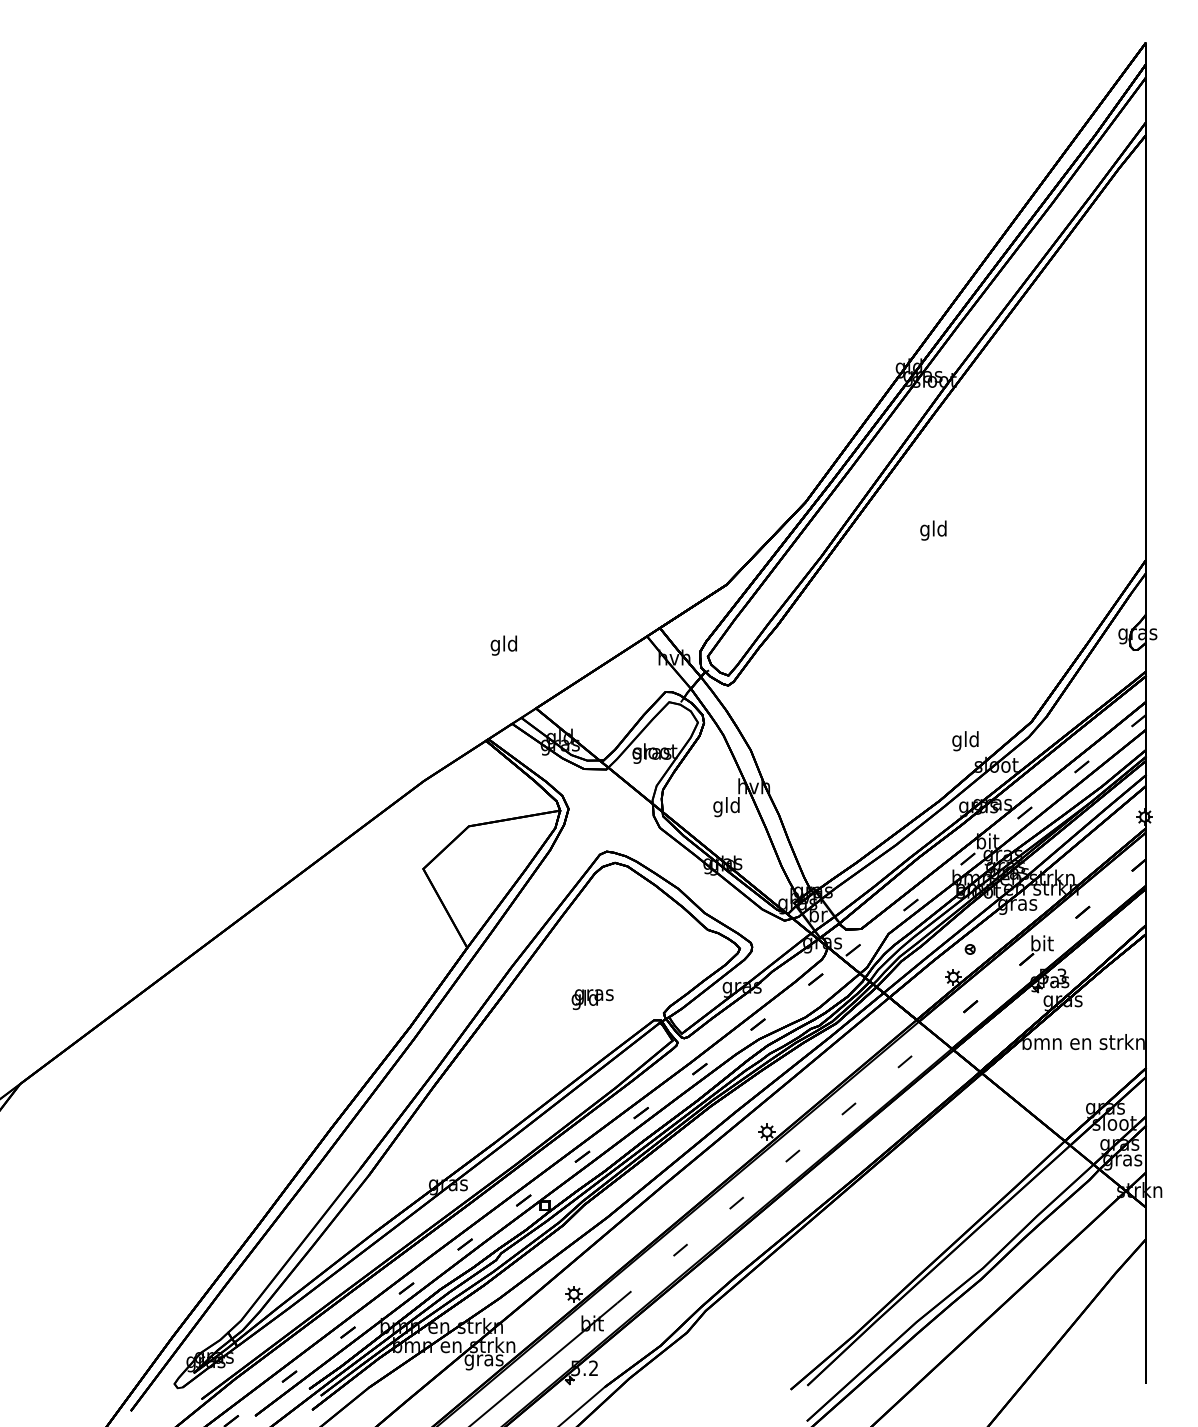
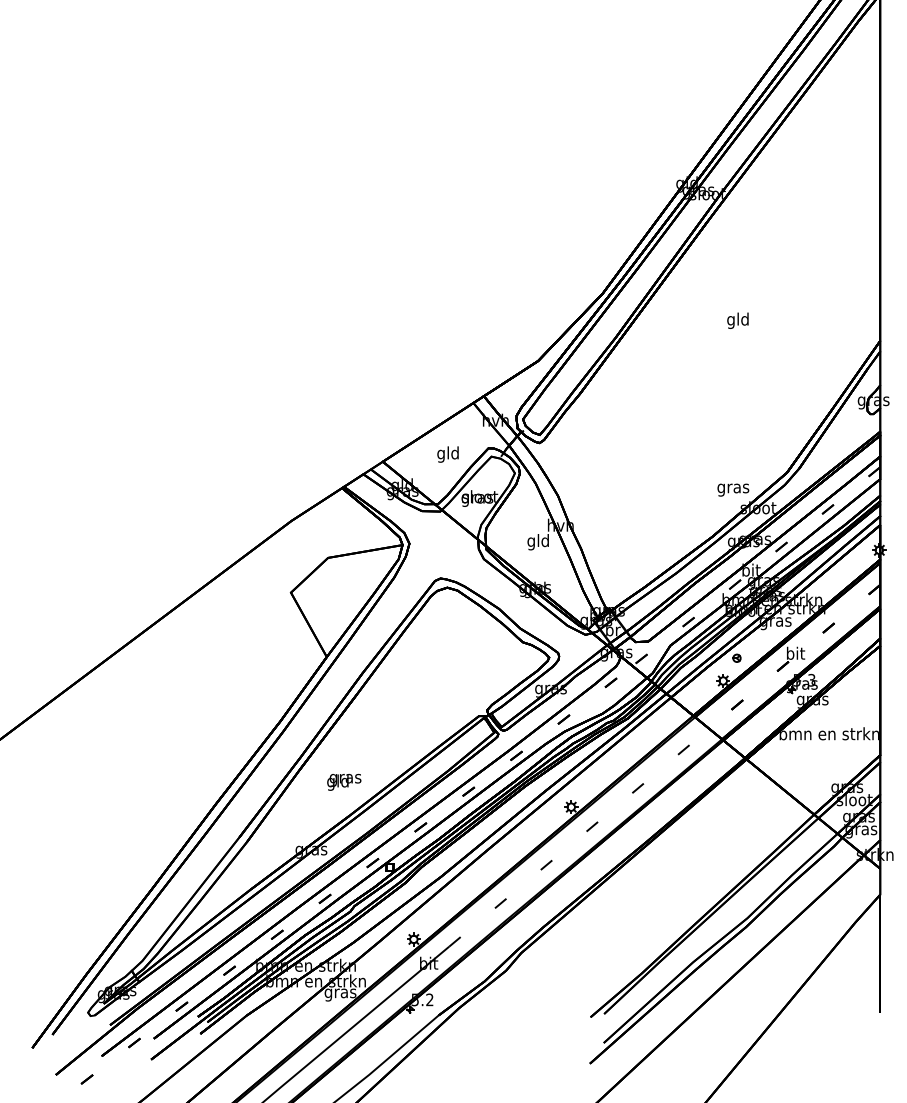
text: (933, 530) -> (738, 320), moved
text: (503, 645) -> (447, 454), moved
text: (965, 741) -> (733, 488), gld -> gras
text: (592, 999) -> (344, 782), moved

